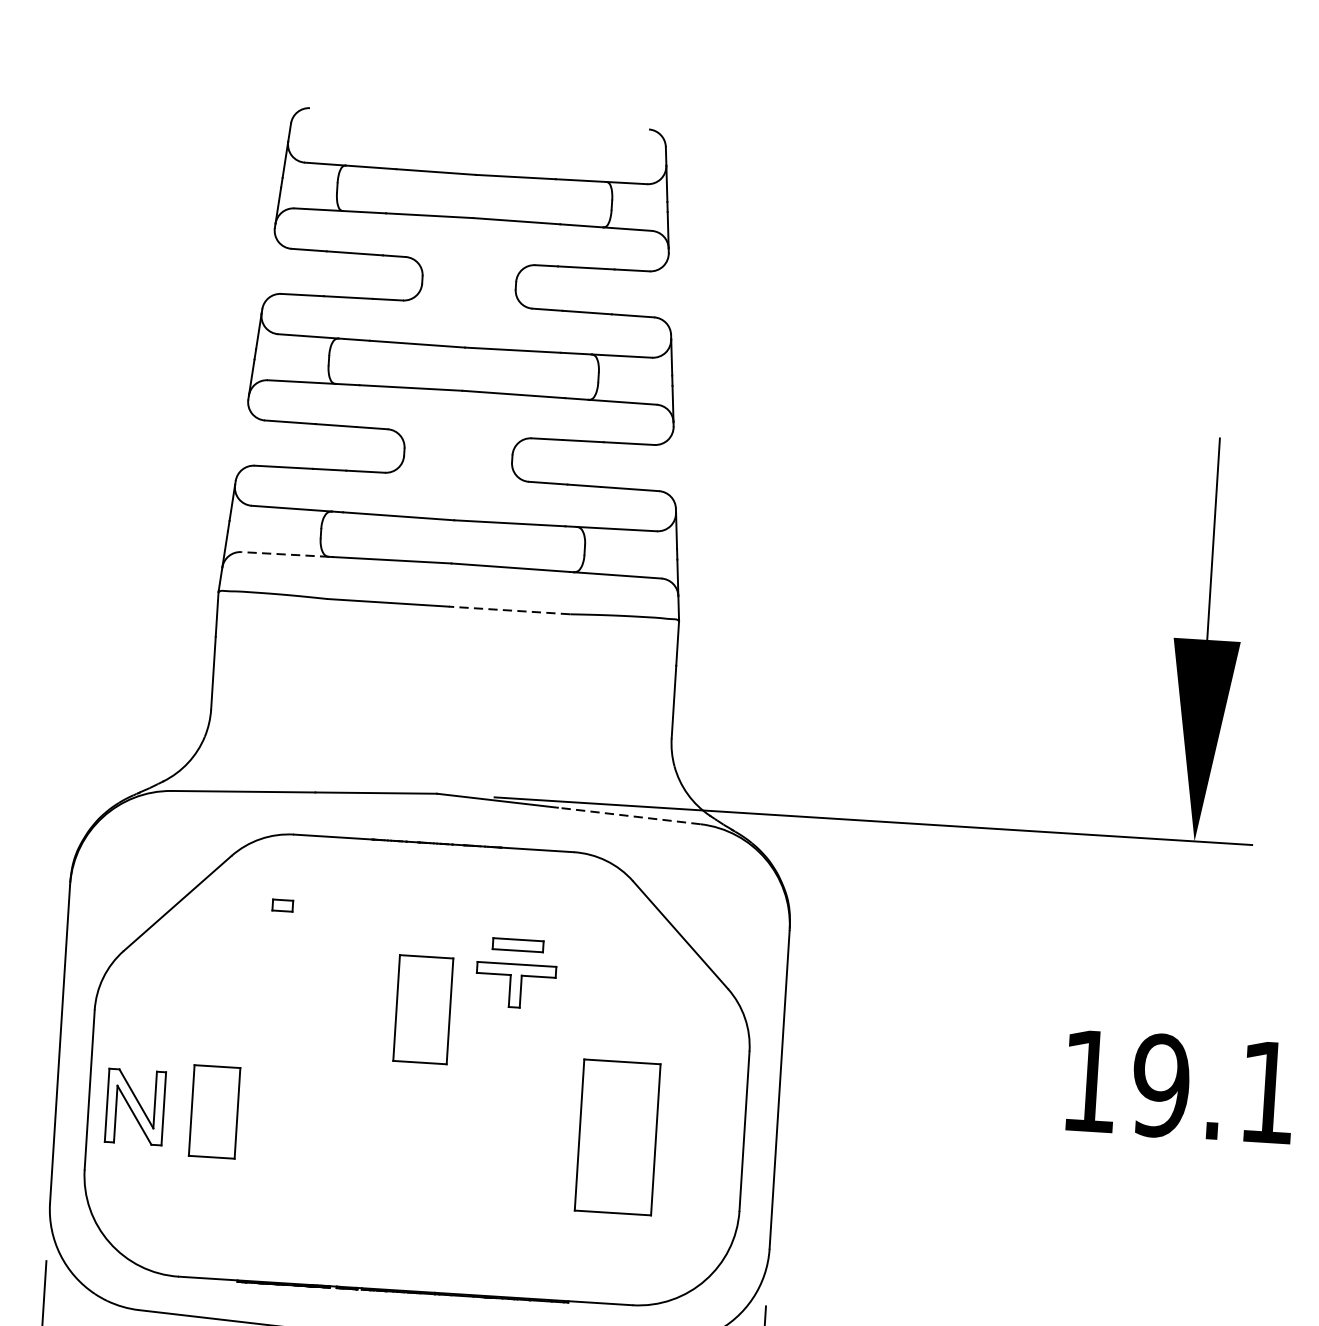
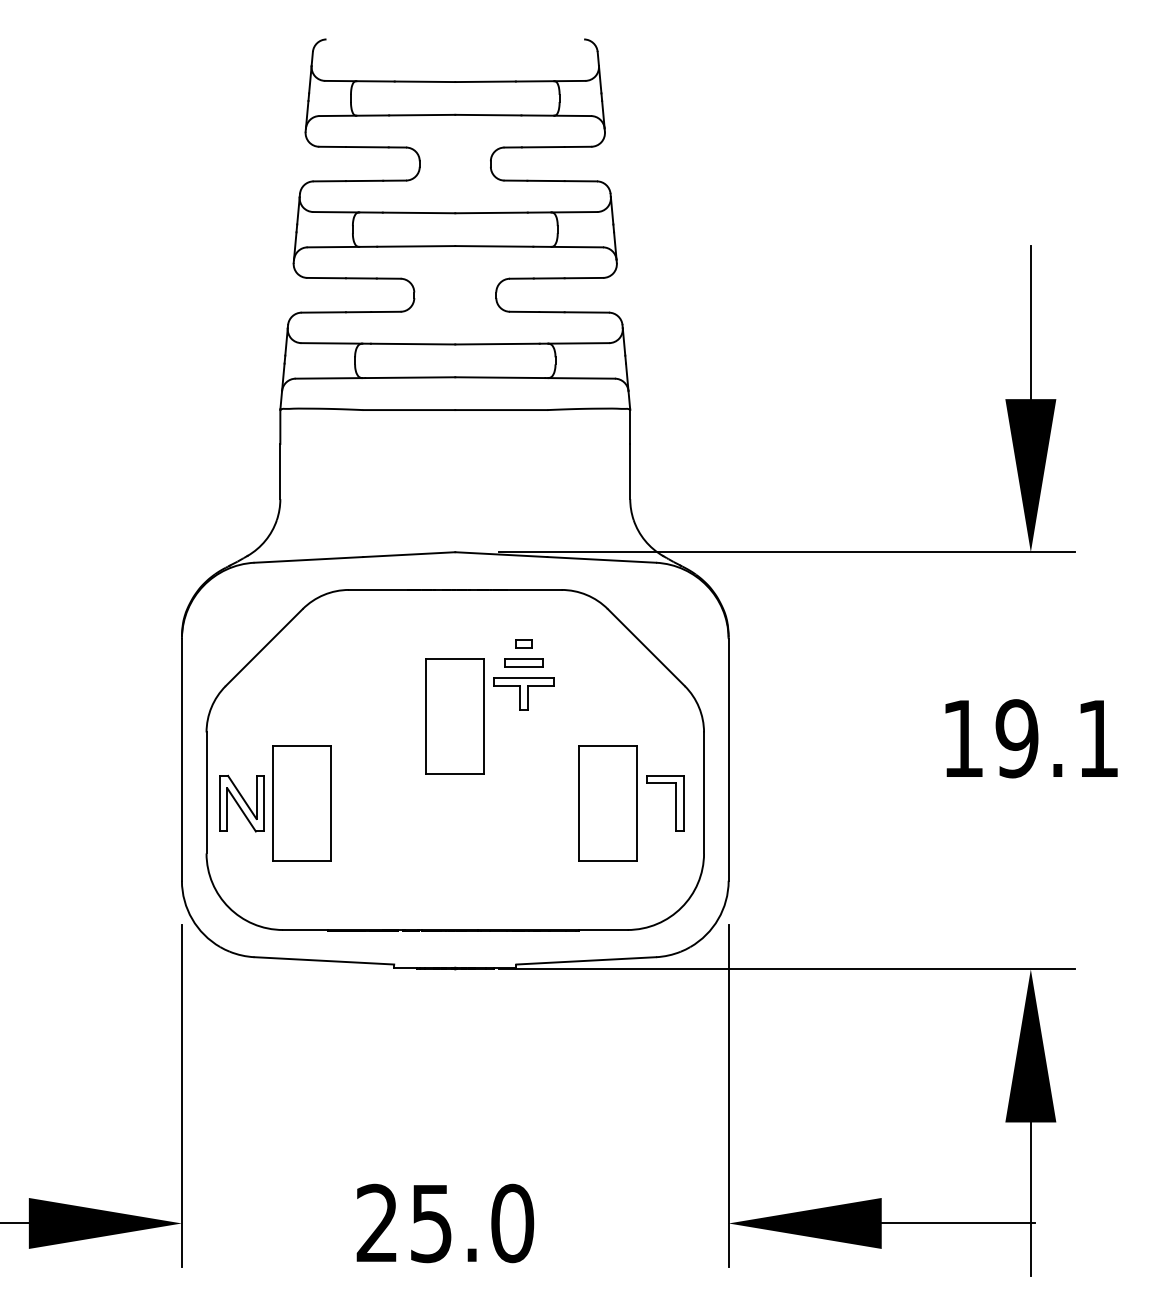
line: (284, 554) -> (328, 378), dashed -> solid
line: (508, 610) -> (500, 410), dashed -> solid
line: (628, 815) -> (601, 559), dashed -> solid
part: (282, 904) -> (523, 643), moved
part: (422, 1009) -> (454, 716), size x1.43
part: (213, 1111) -> (301, 803), size x1.67
part: (706, 1142) -> (675, 803), added

